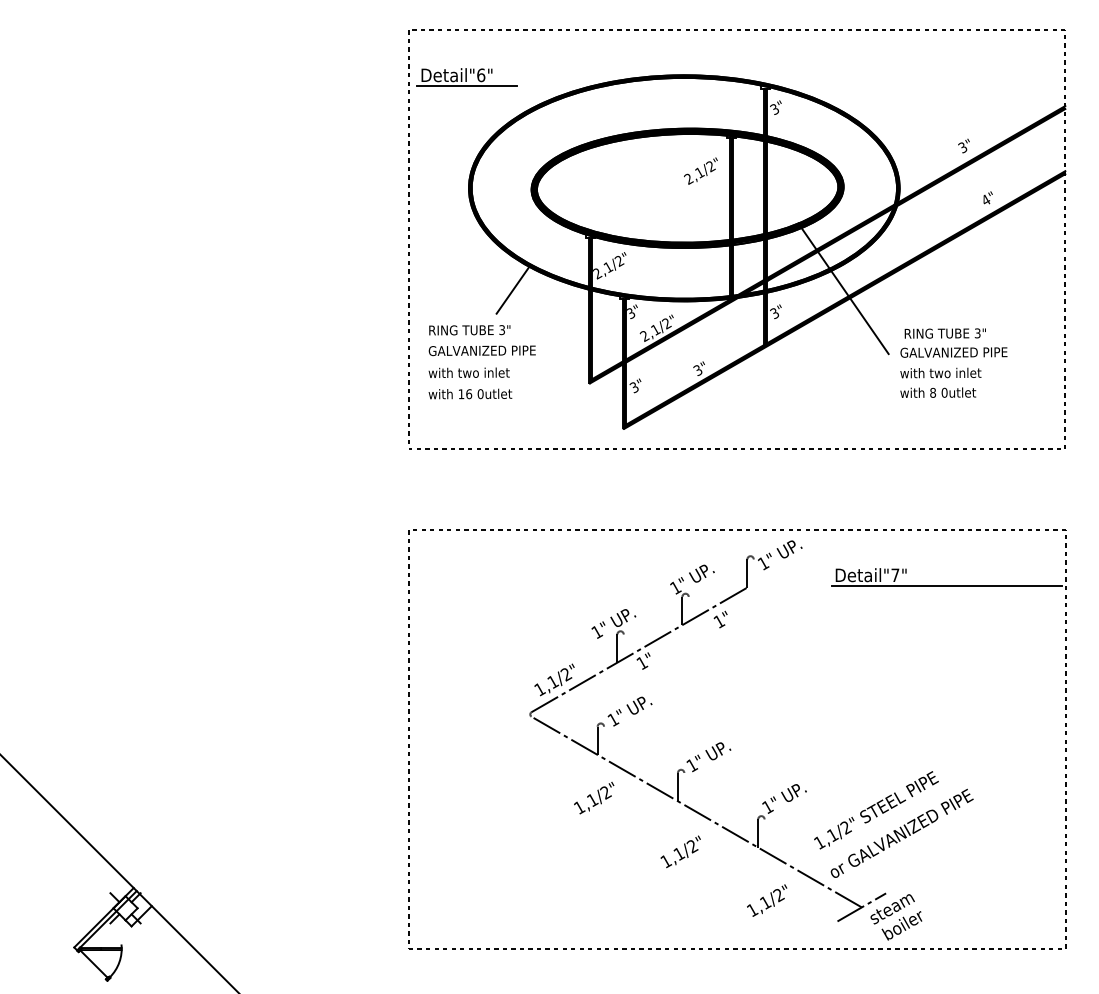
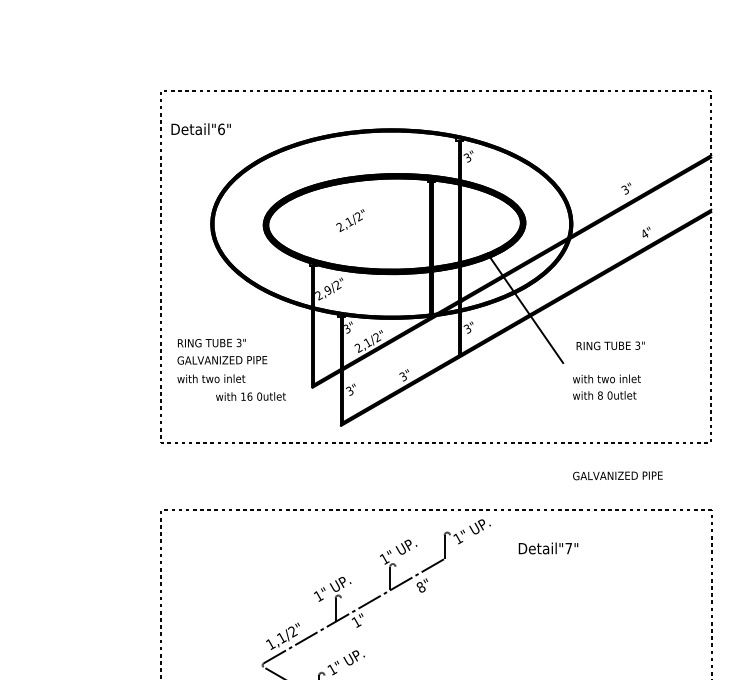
line: (467, 86) -> (209, 138), removed
text: (700, 170) -> (350, 220), moved
text: (608, 267) -> (328, 290), 2,1/2" -> 2,9/2"
line: (512, 289) -> (247, 308), removed
text: (953, 352) -> (617, 475), moved
text: (470, 393) -> (251, 396), moved
line: (946, 586) -> (611, 557), removed
text: (719, 621) -> (421, 587), 1" -> 8"

